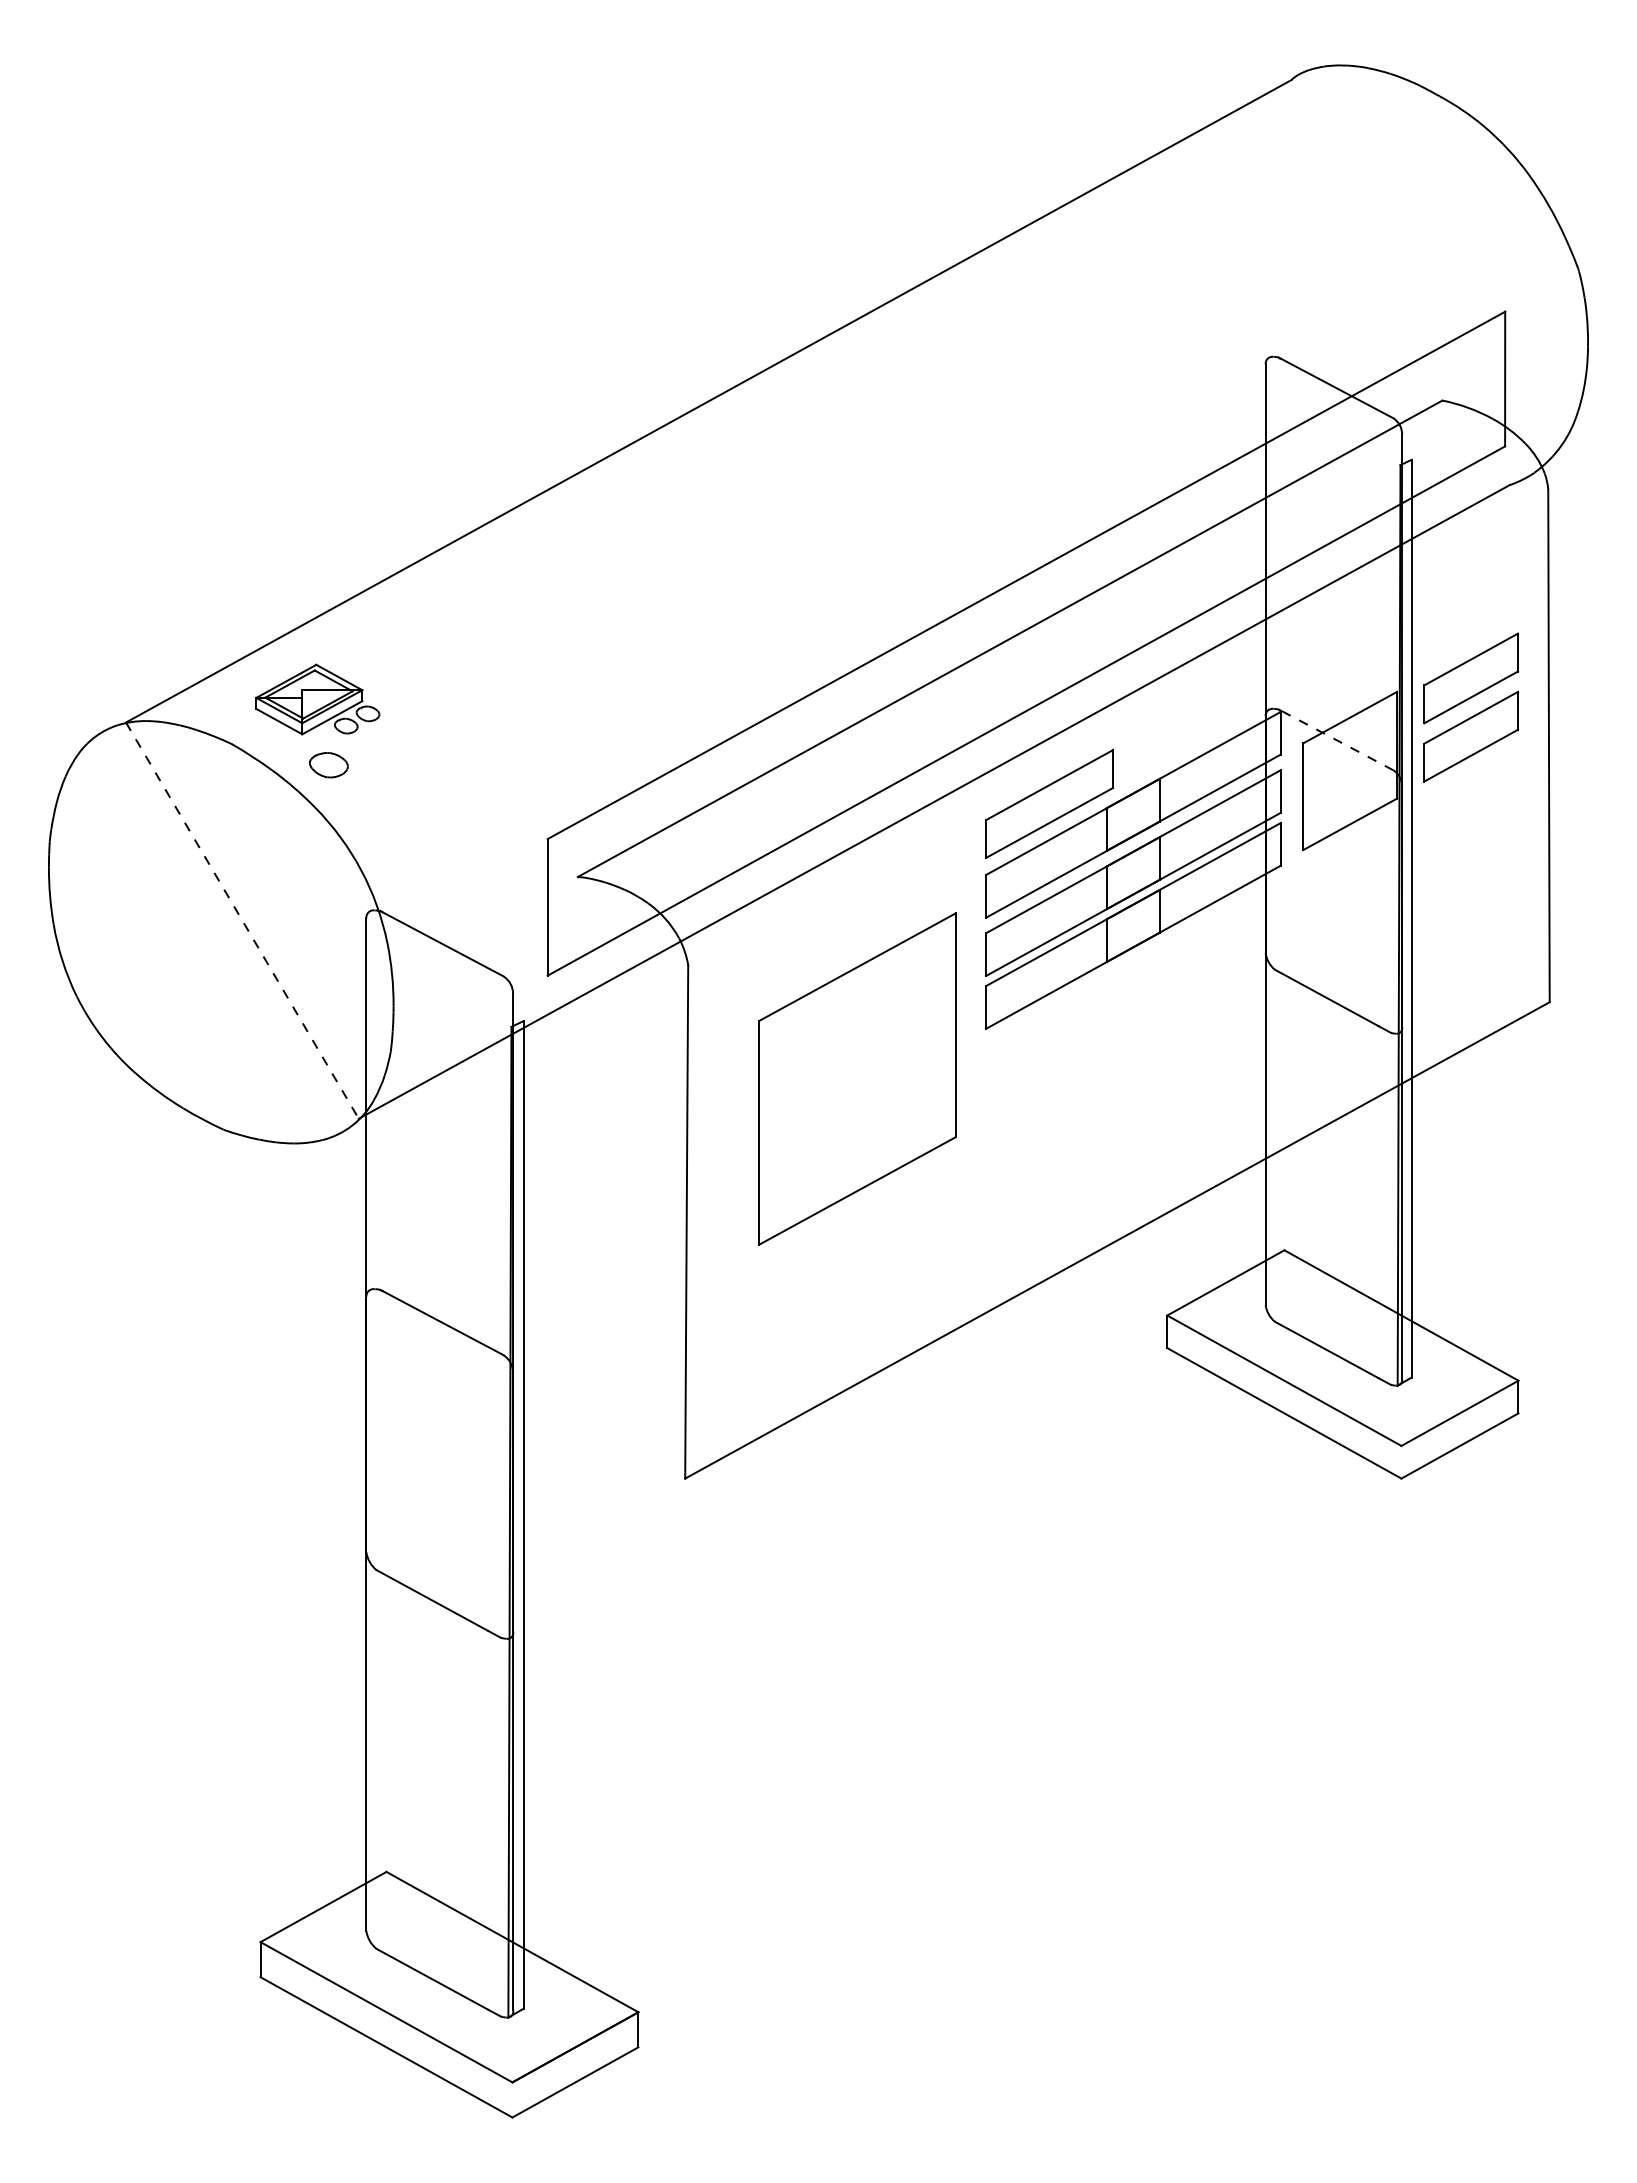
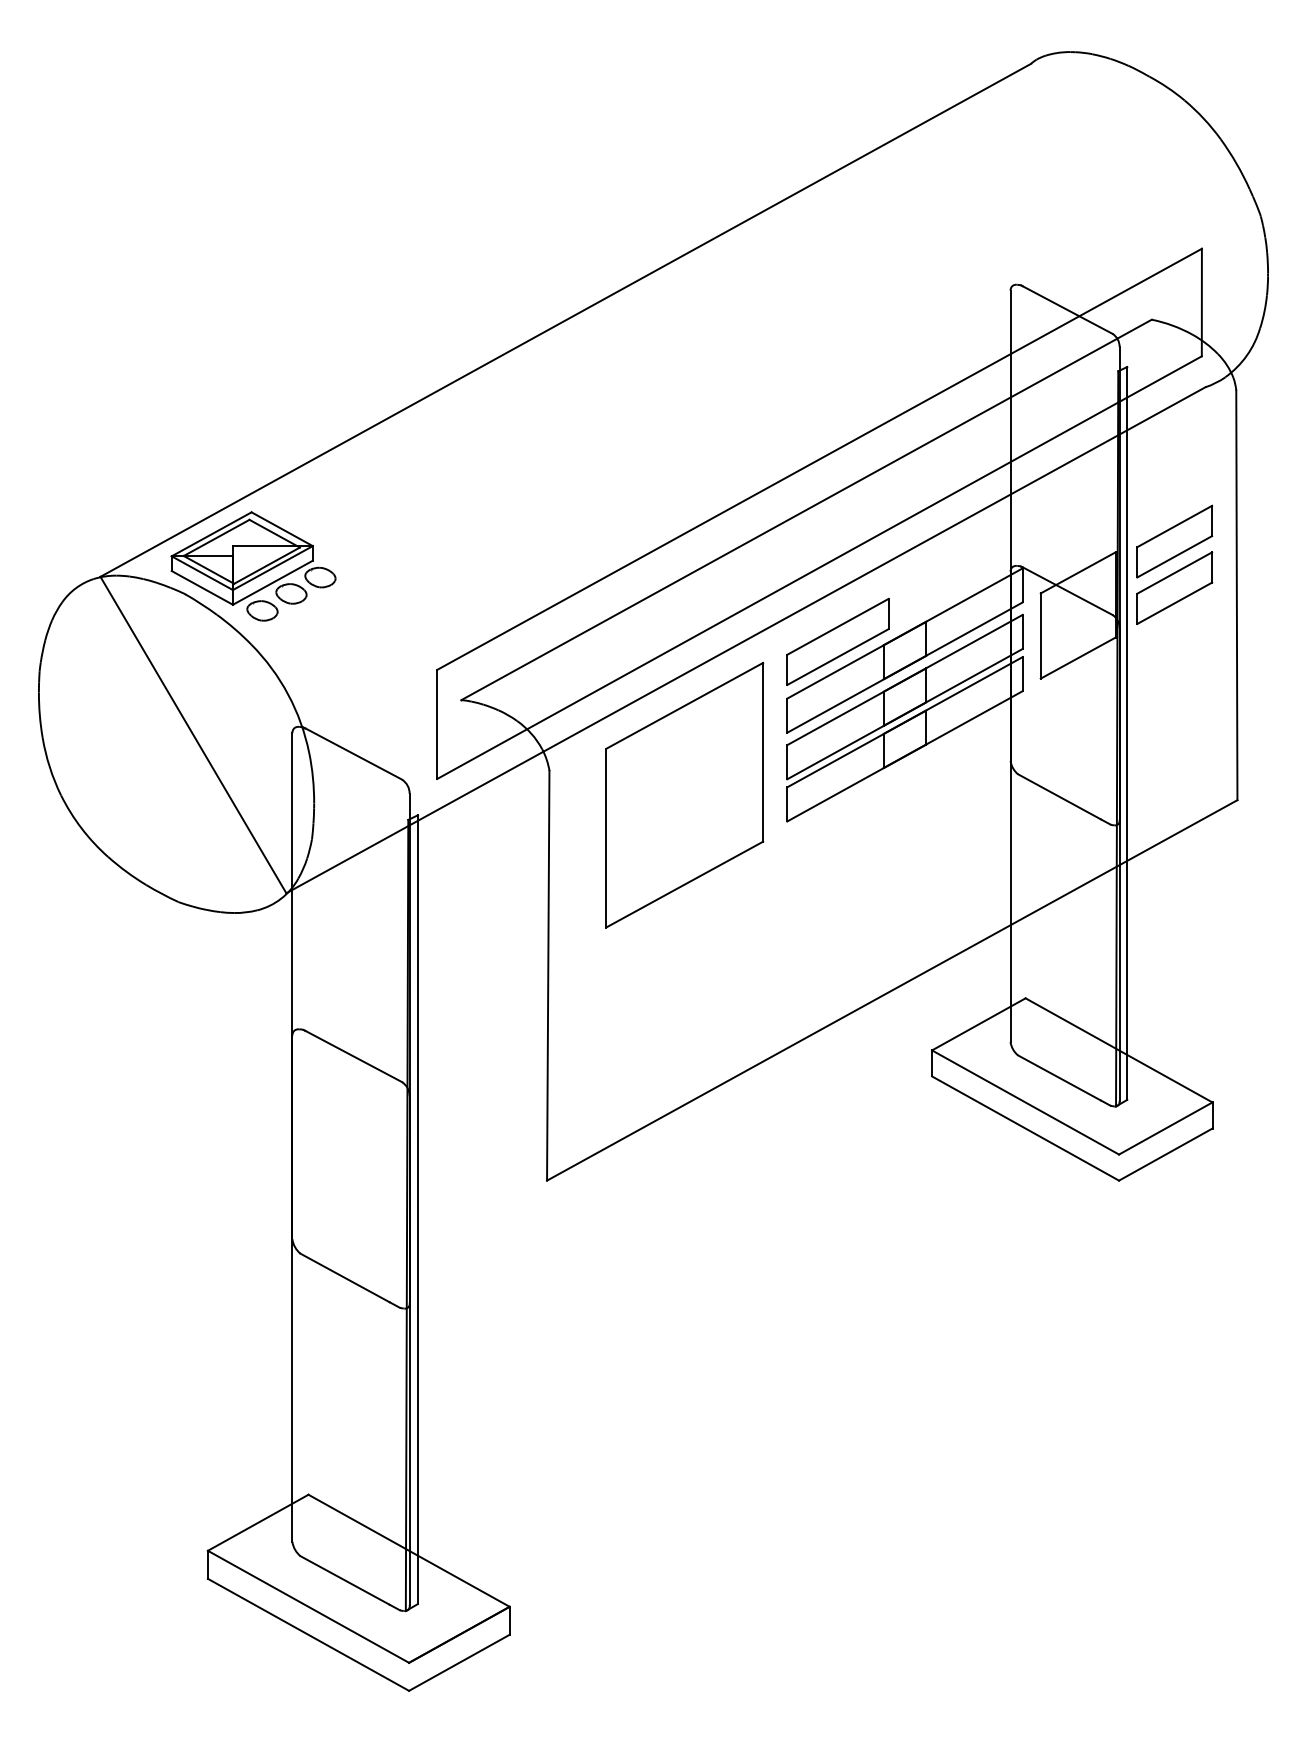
part: (317, 699) -> (253, 558), size x1.67
line: (1337, 740) -> (1067, 591), dashed -> solid
line: (242, 920) -> (193, 734), dashed -> solid
part: (857, 1078) -> (684, 794), moved

